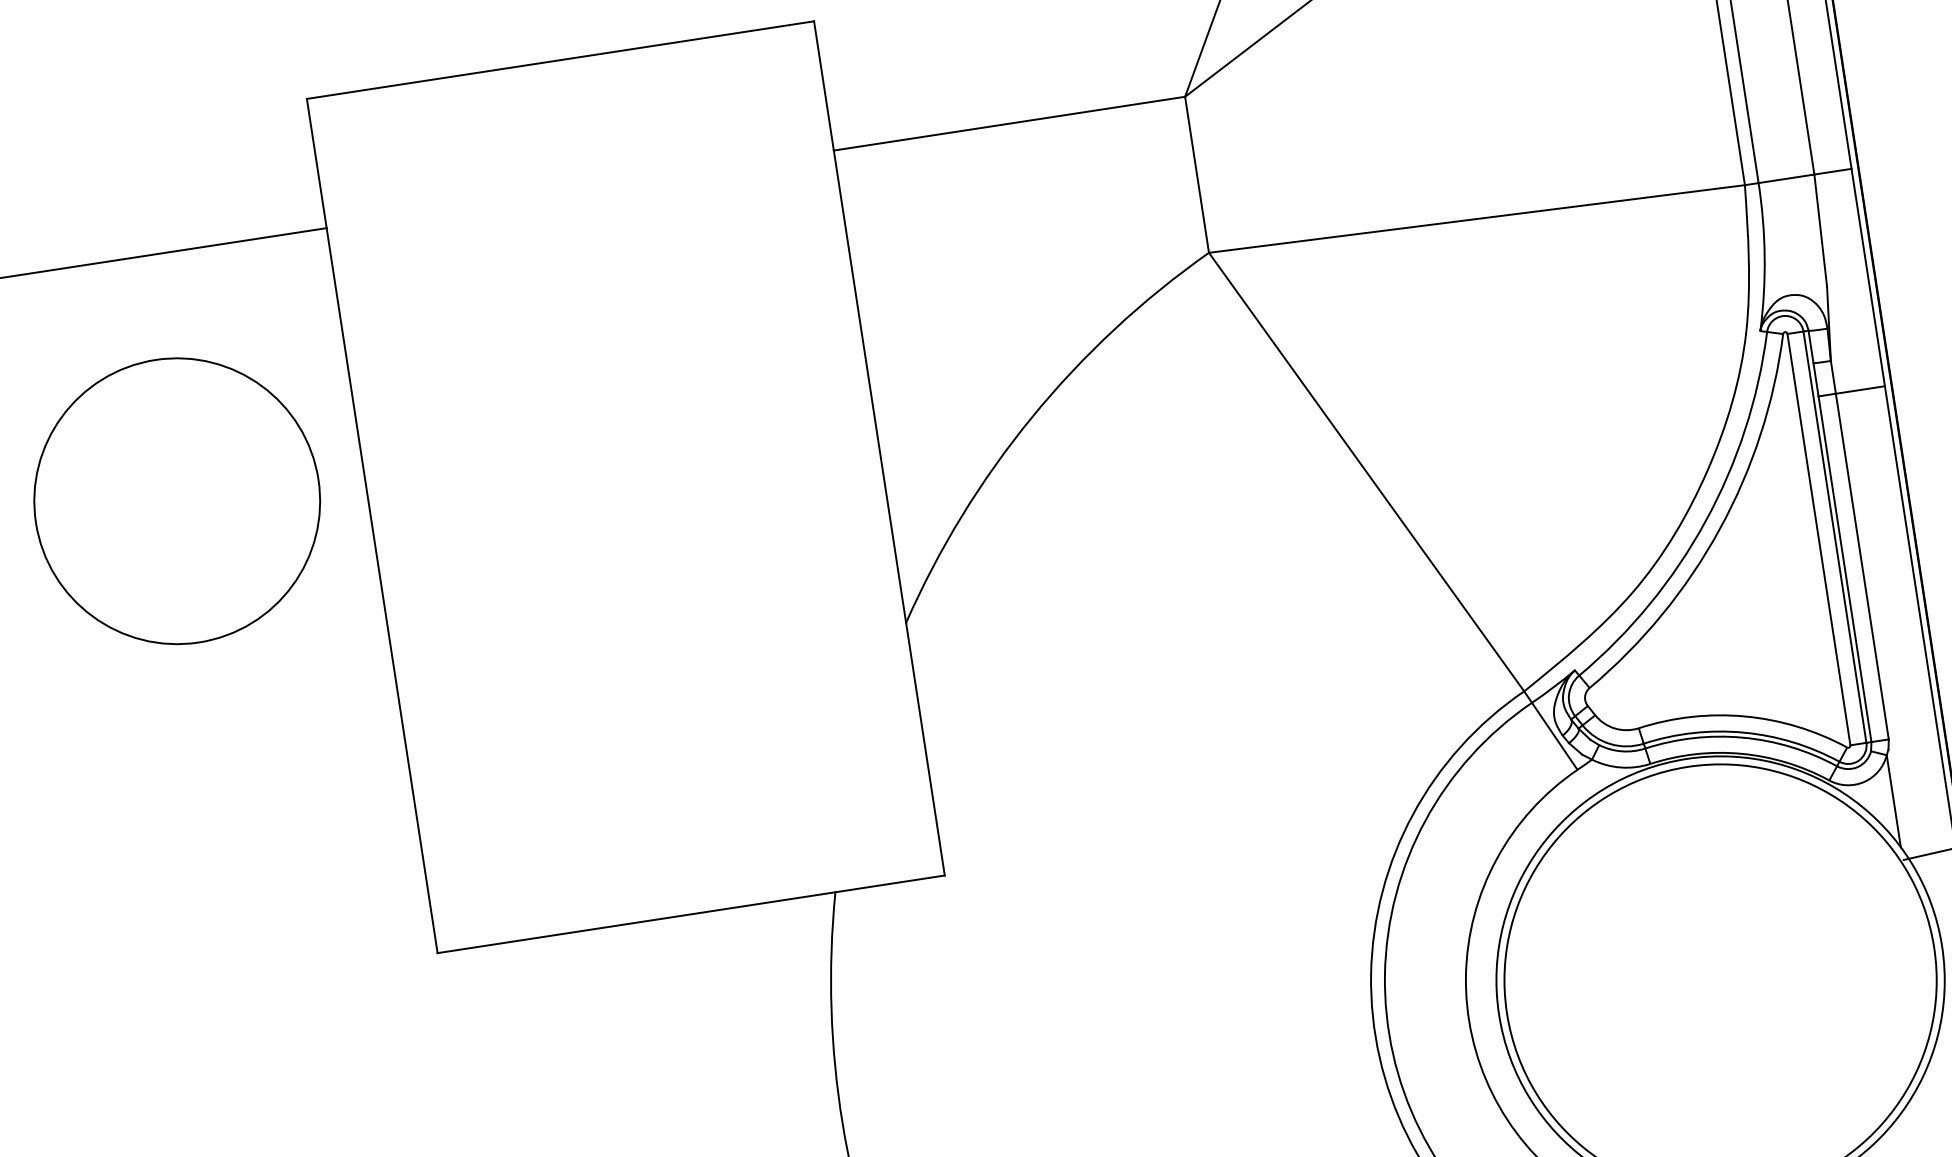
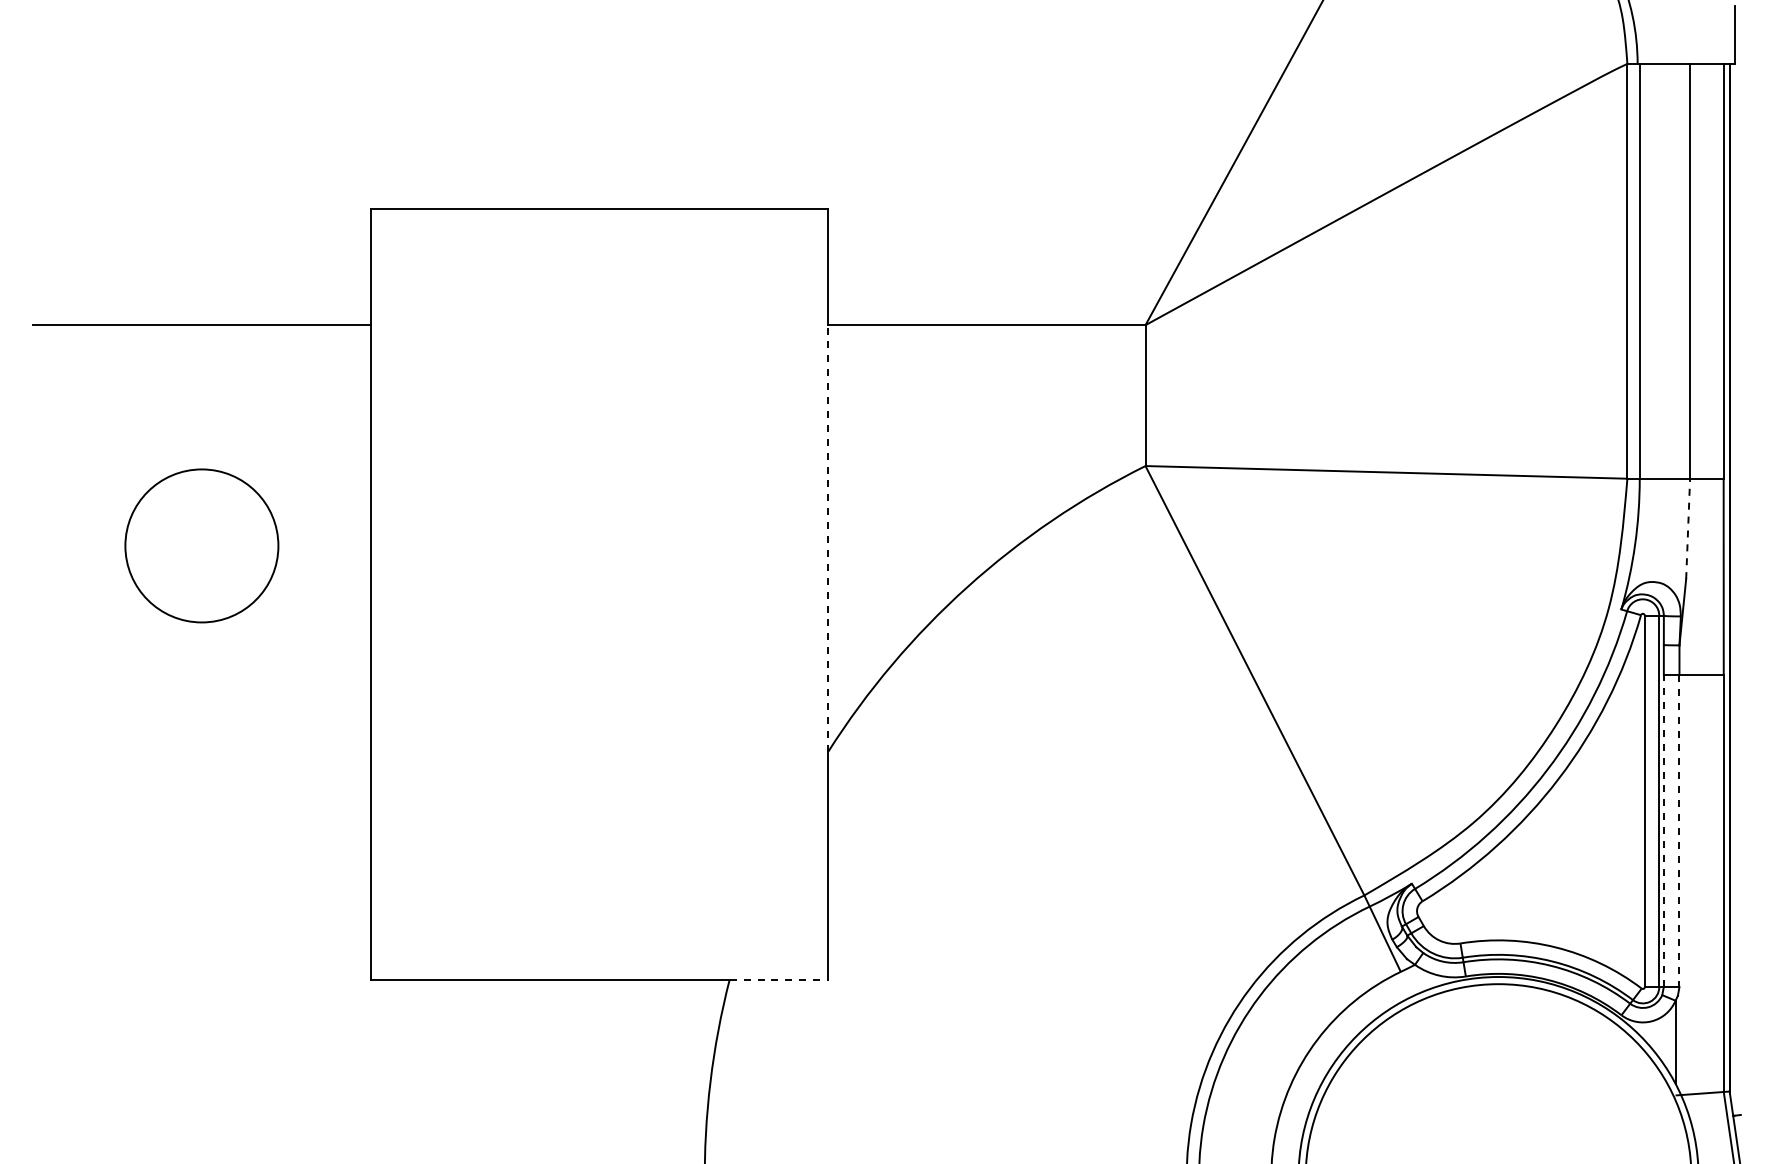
line: (1821, 229) -> (1688, 528), solid -> dashed
line: (869, 385) -> (828, 537), solid -> dashed
circle: (176, 500) -> (201, 545), size x0.6
line: (1862, 567) -> (1679, 831), solid -> dashed
line: (1844, 568) -> (1663, 830), solid -> dashed
line: (890, 883) -> (779, 979), solid -> dashed

